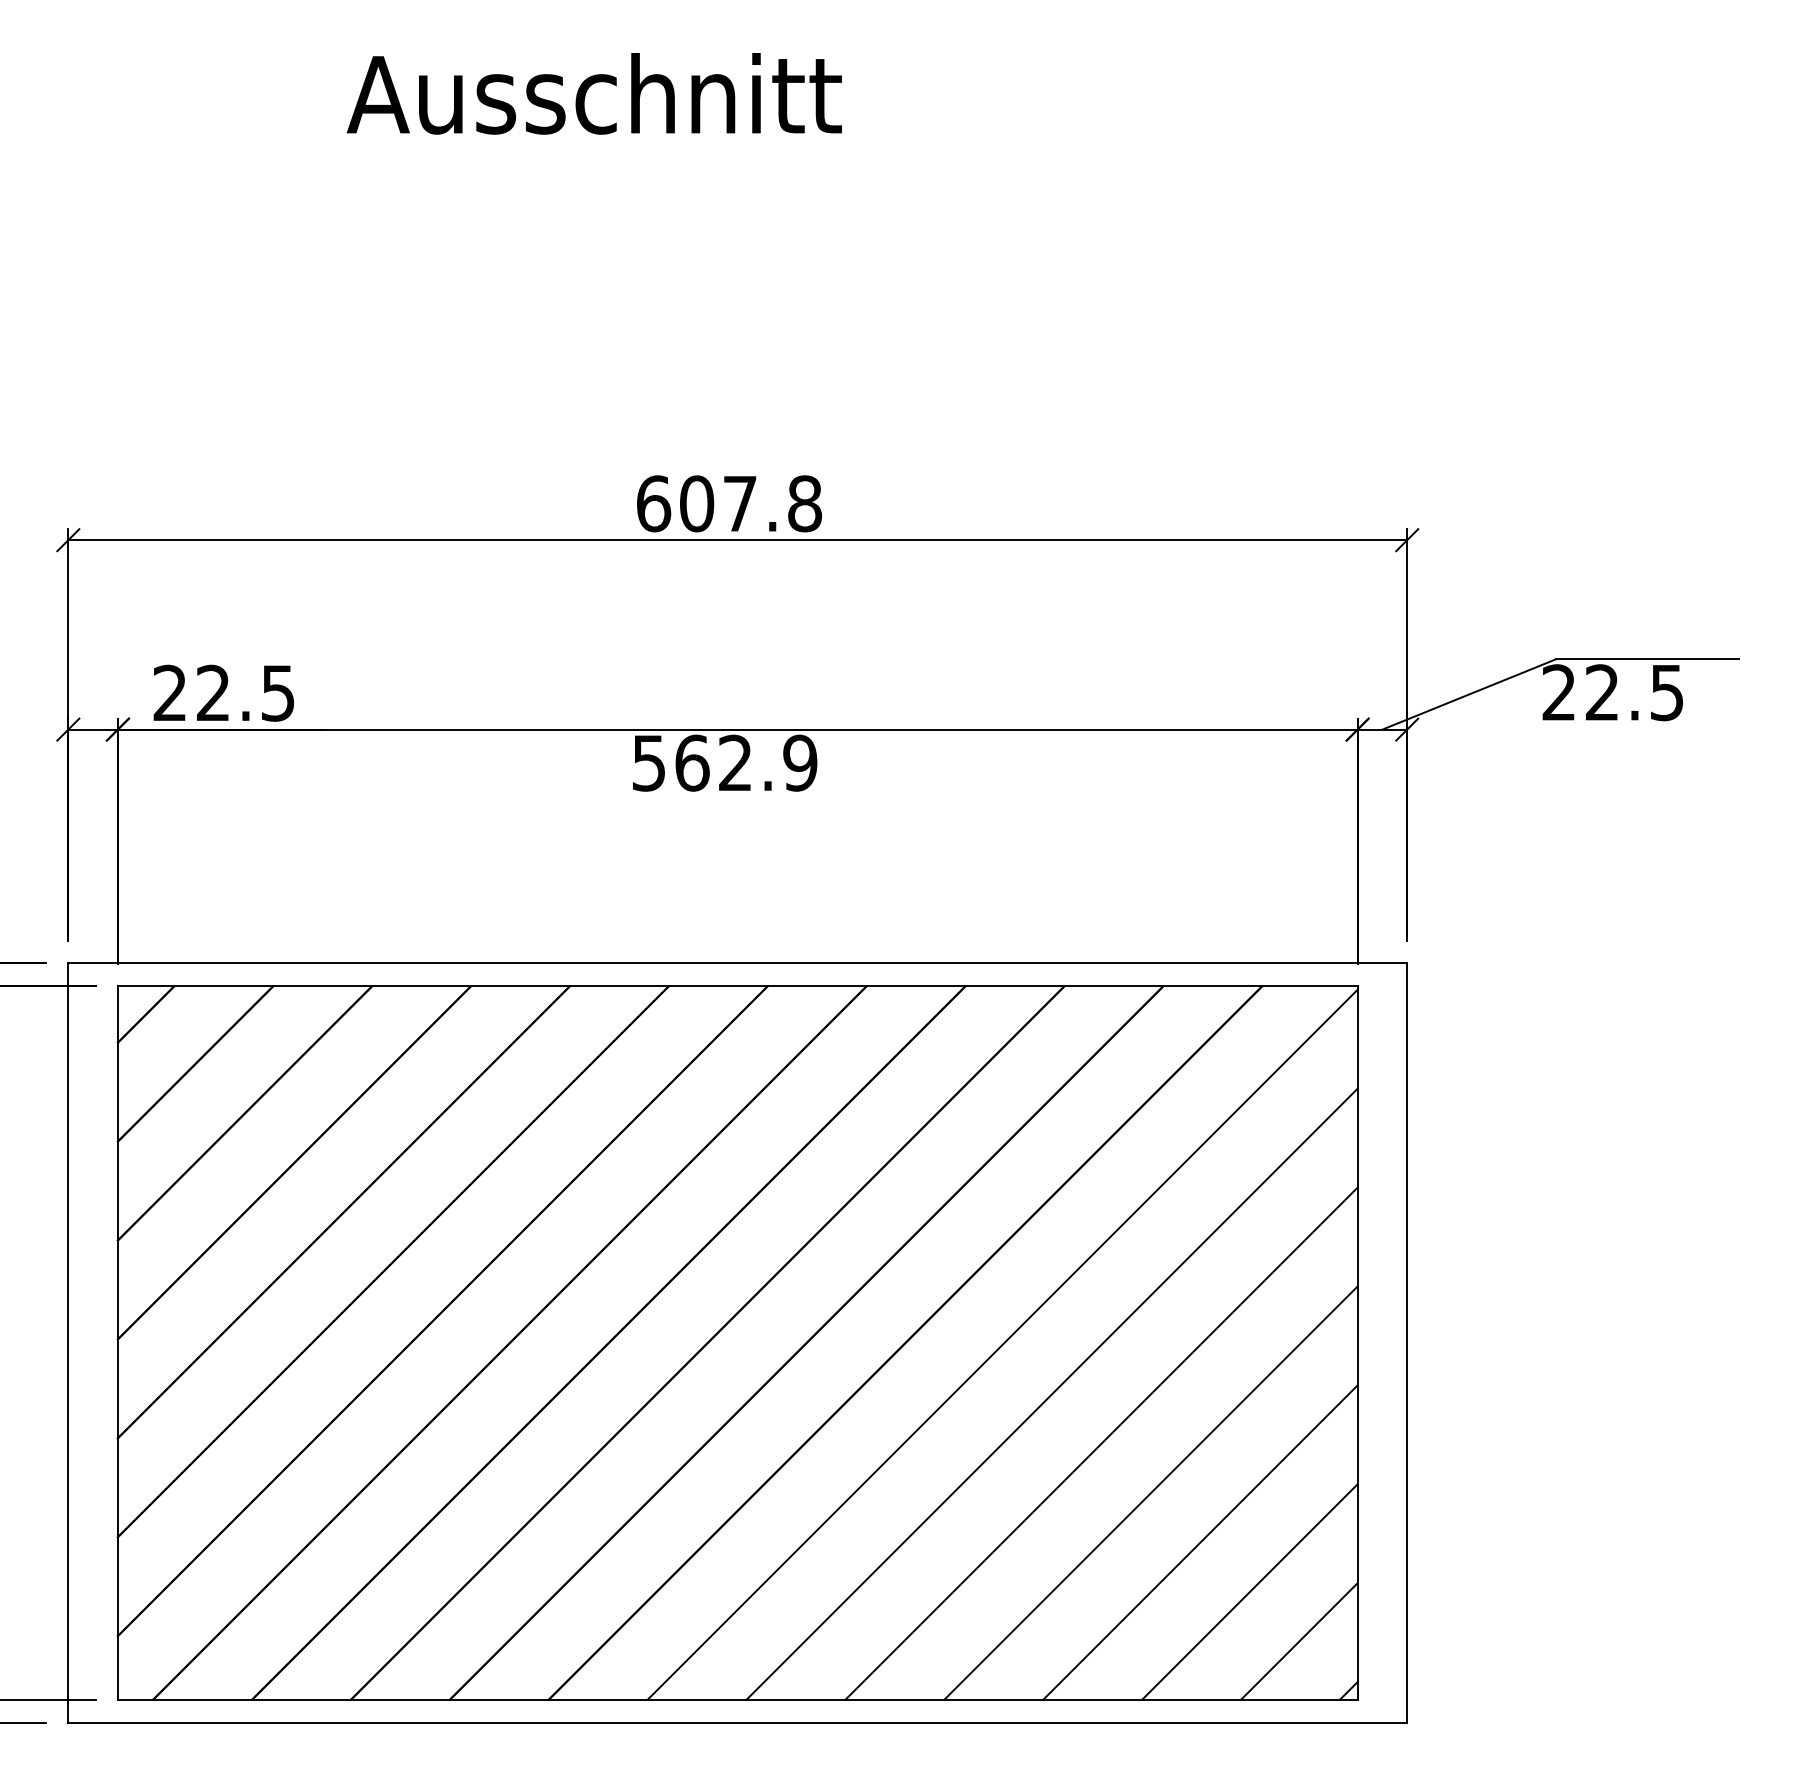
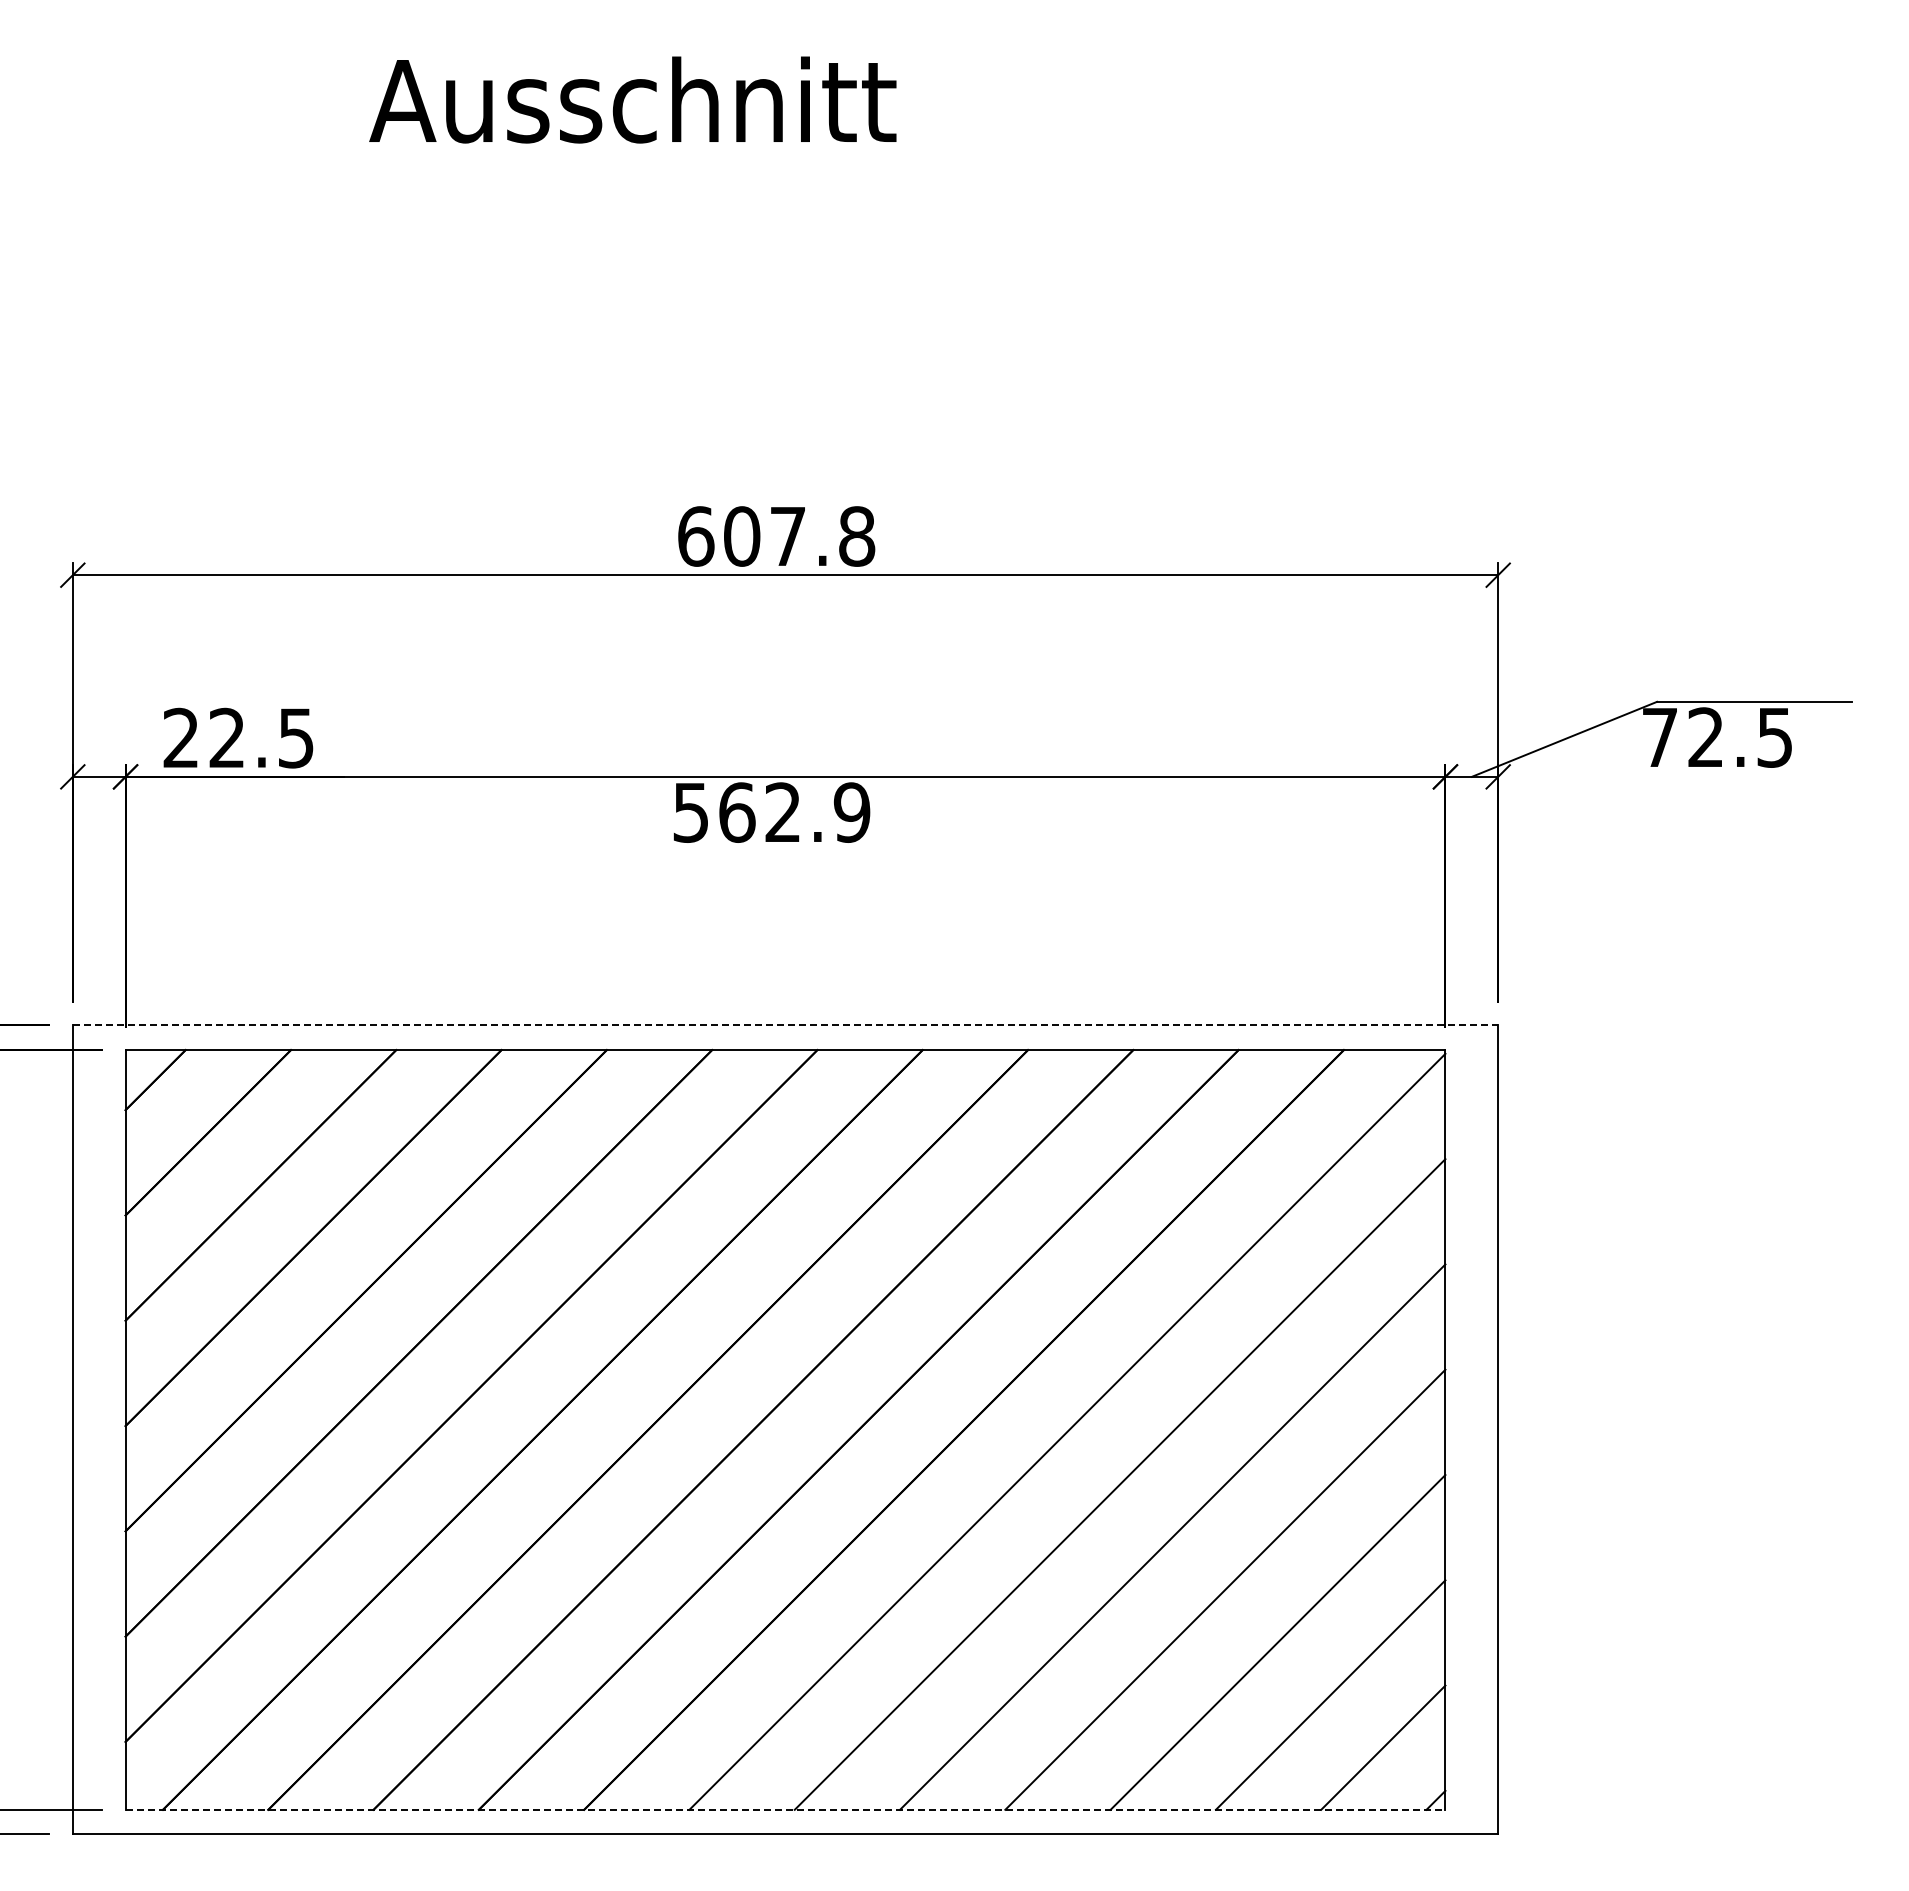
text: (1558, 691) -> (1659, 736), 22.5 -> 72.5
line: (737, 963) -> (785, 1025), solid -> dashed
line: (737, 1699) -> (785, 1809), solid -> dashed

